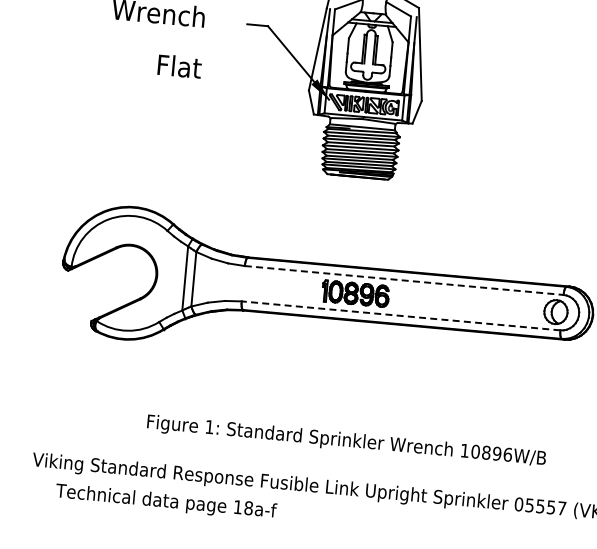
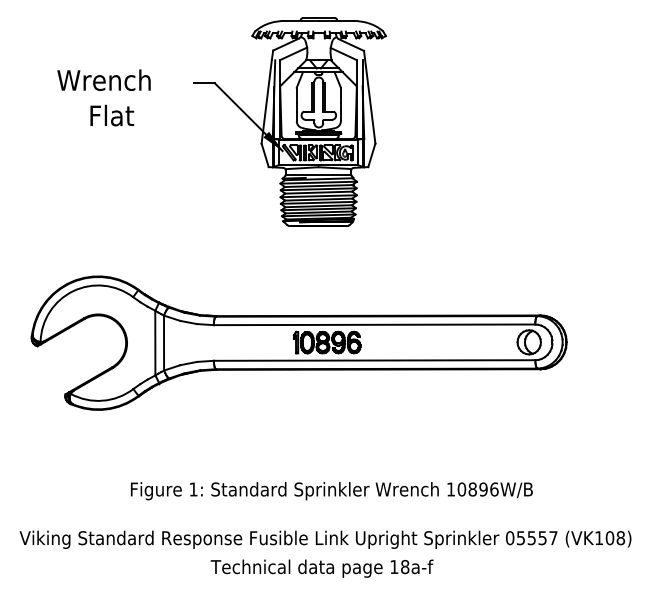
text: (180, 66) -> (112, 115), moved
line: (404, 280) -> (374, 324), dashed -> solid
line: (400, 315) -> (374, 360), dashed -> solid
text: (165, 502) -> (321, 568), moved

